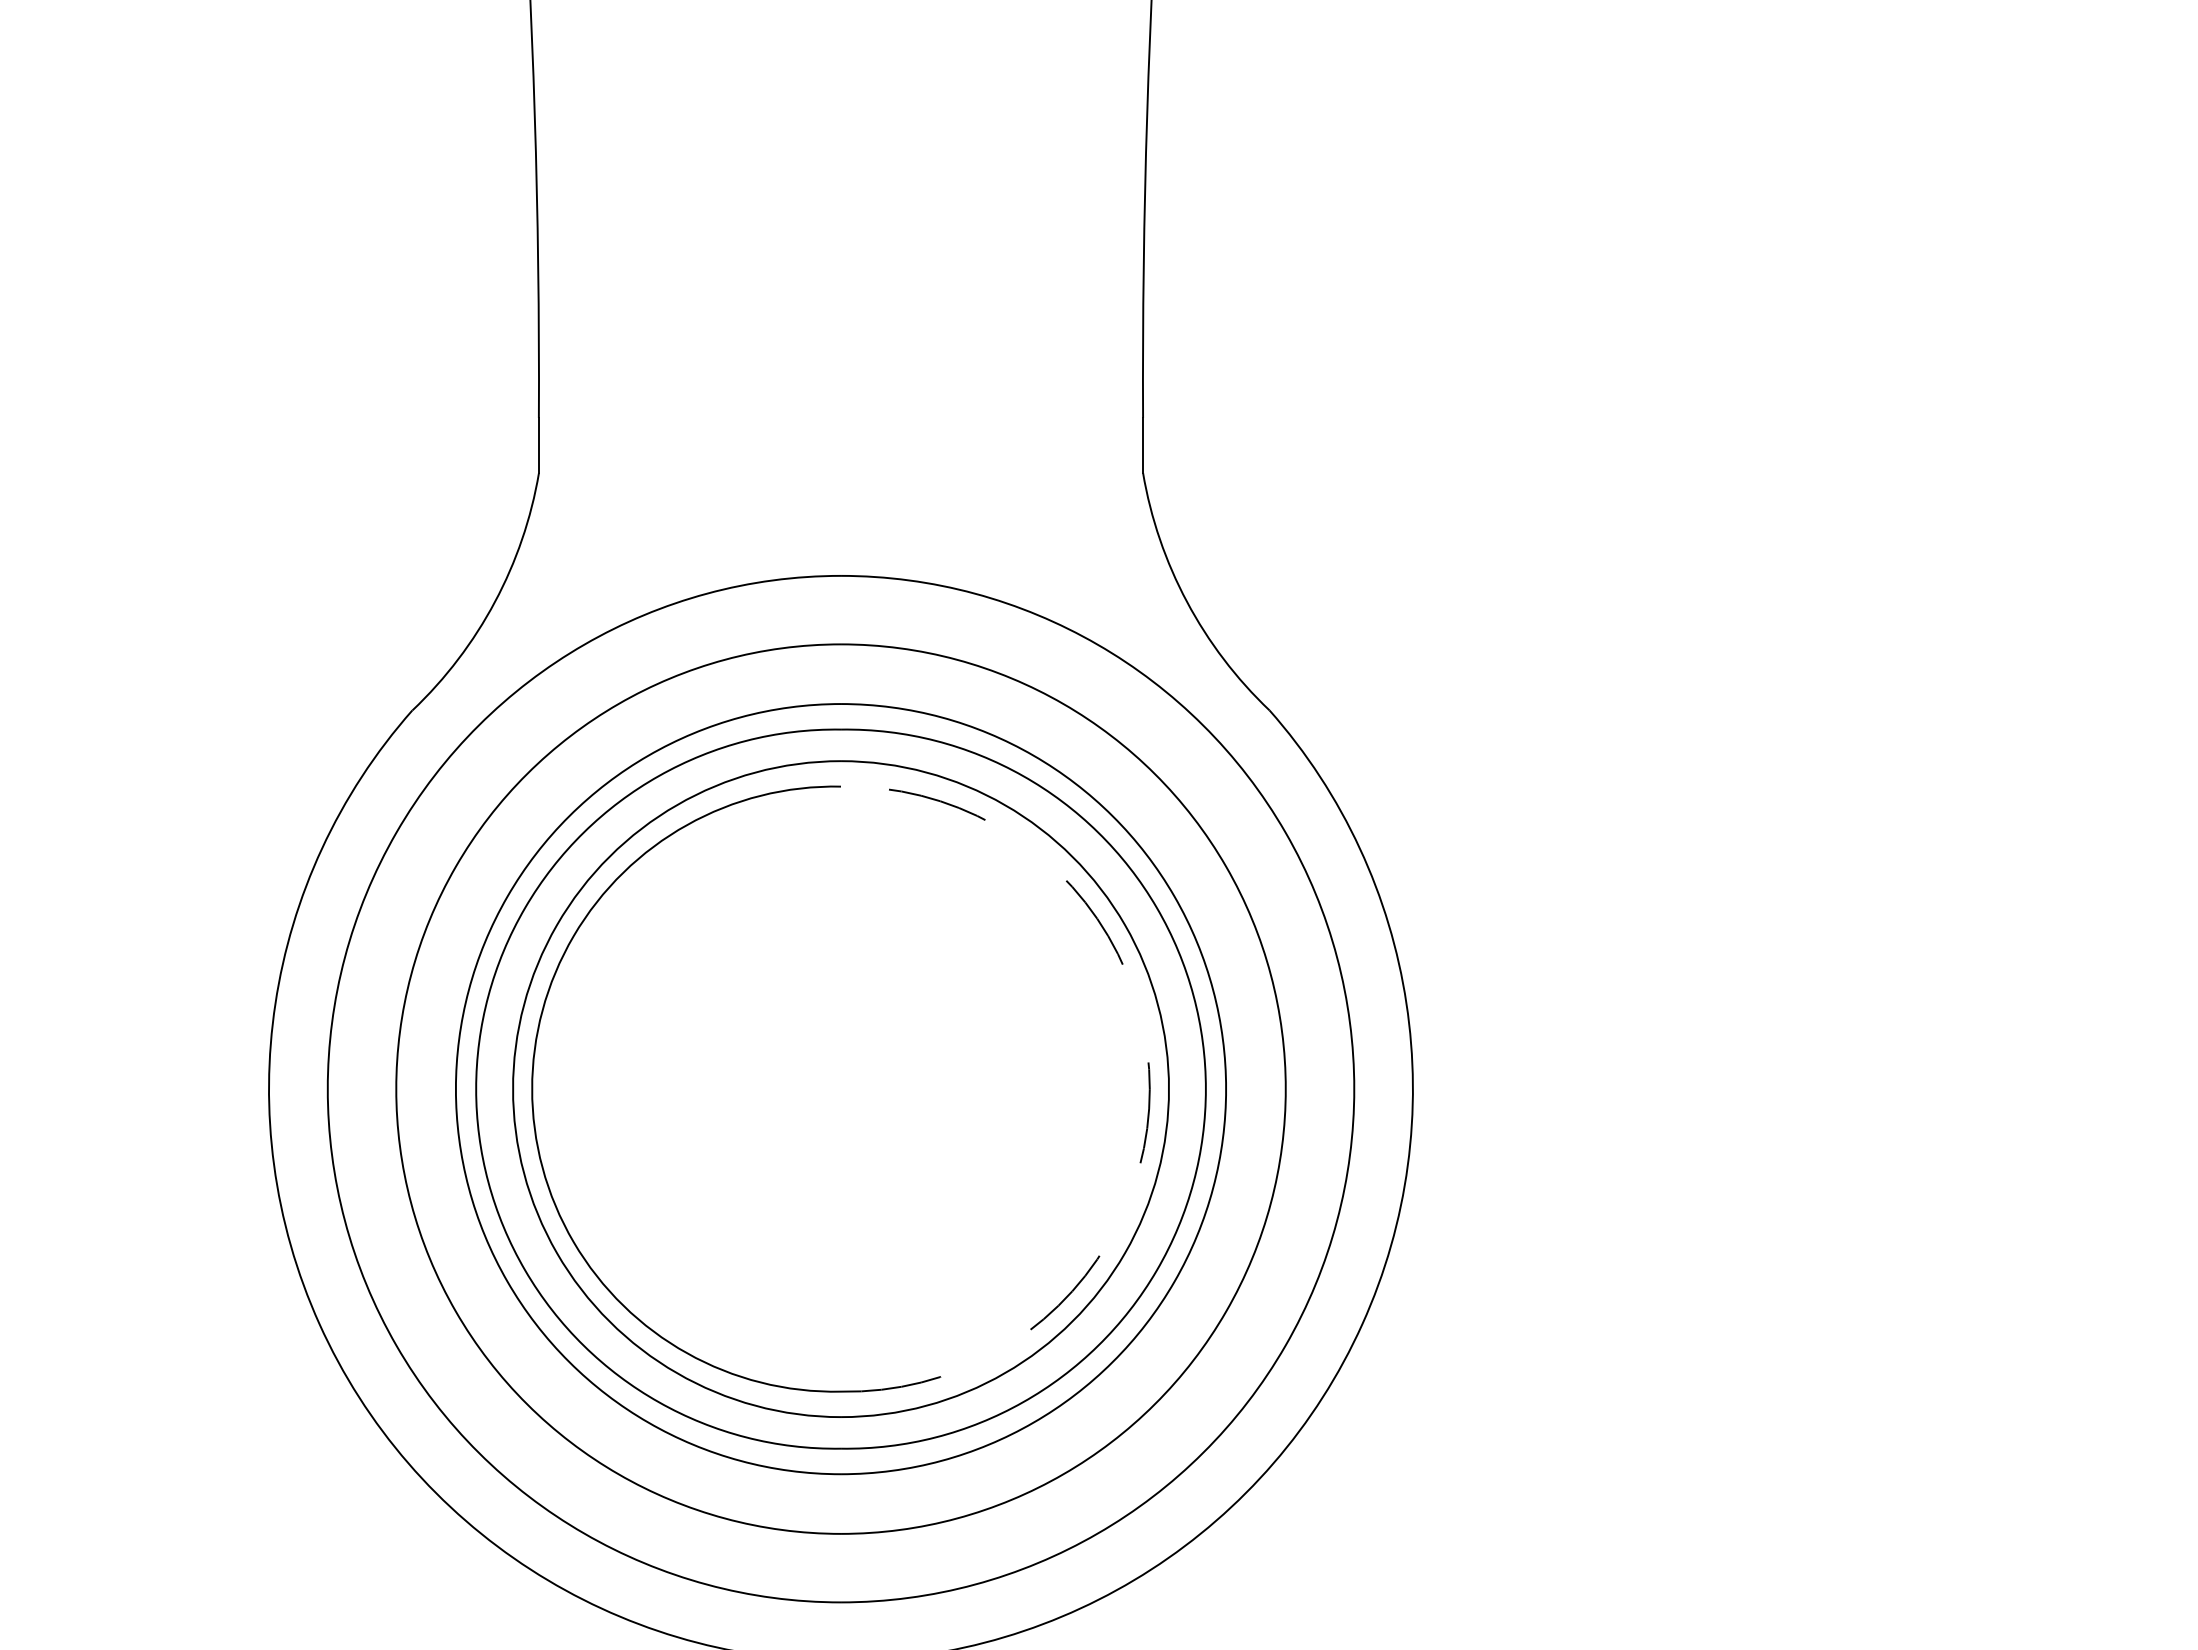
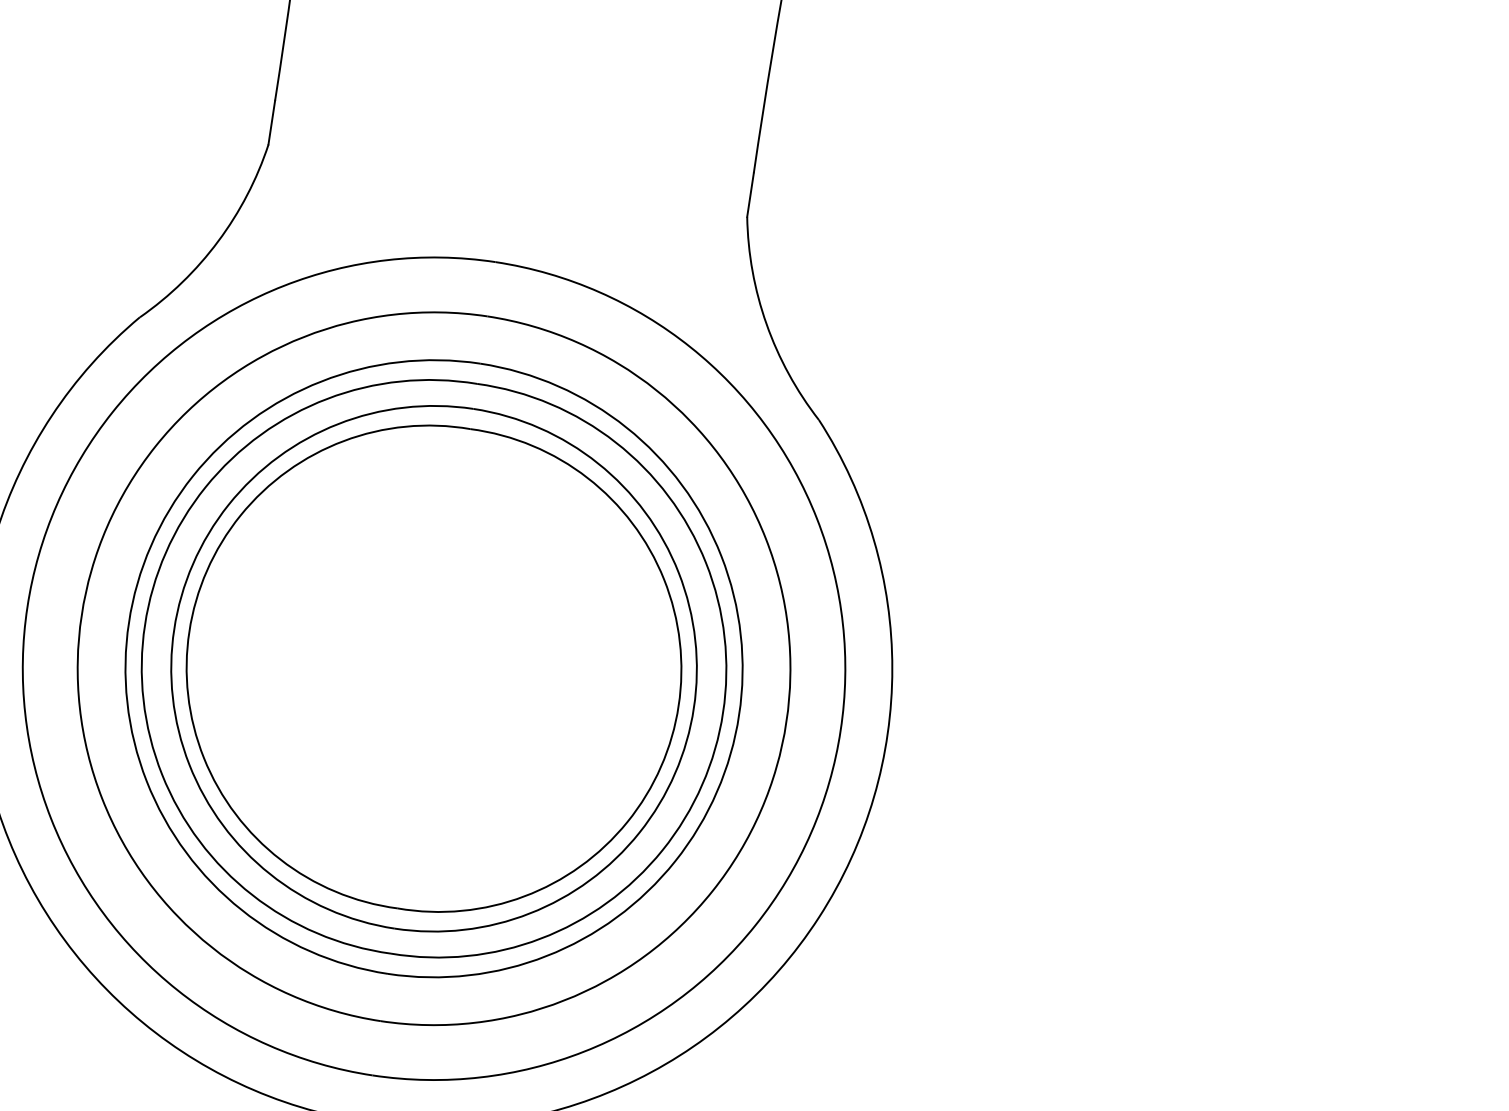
arc: (1149, 1089) -> (678, 706), dashed -> solid

